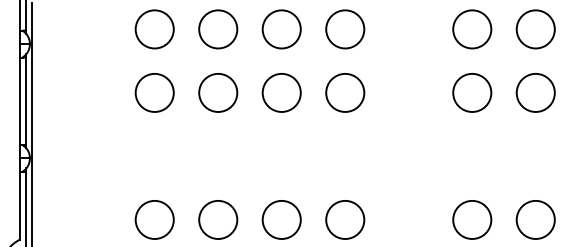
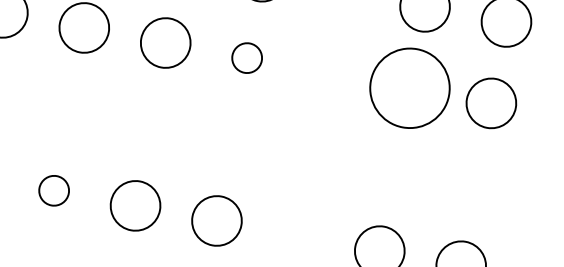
circle: (345, 92) -> (247, 57), size x0.6
circle: (472, 92) -> (410, 87), size x1.6
circle: (218, 219) -> (54, 190), size x0.6

